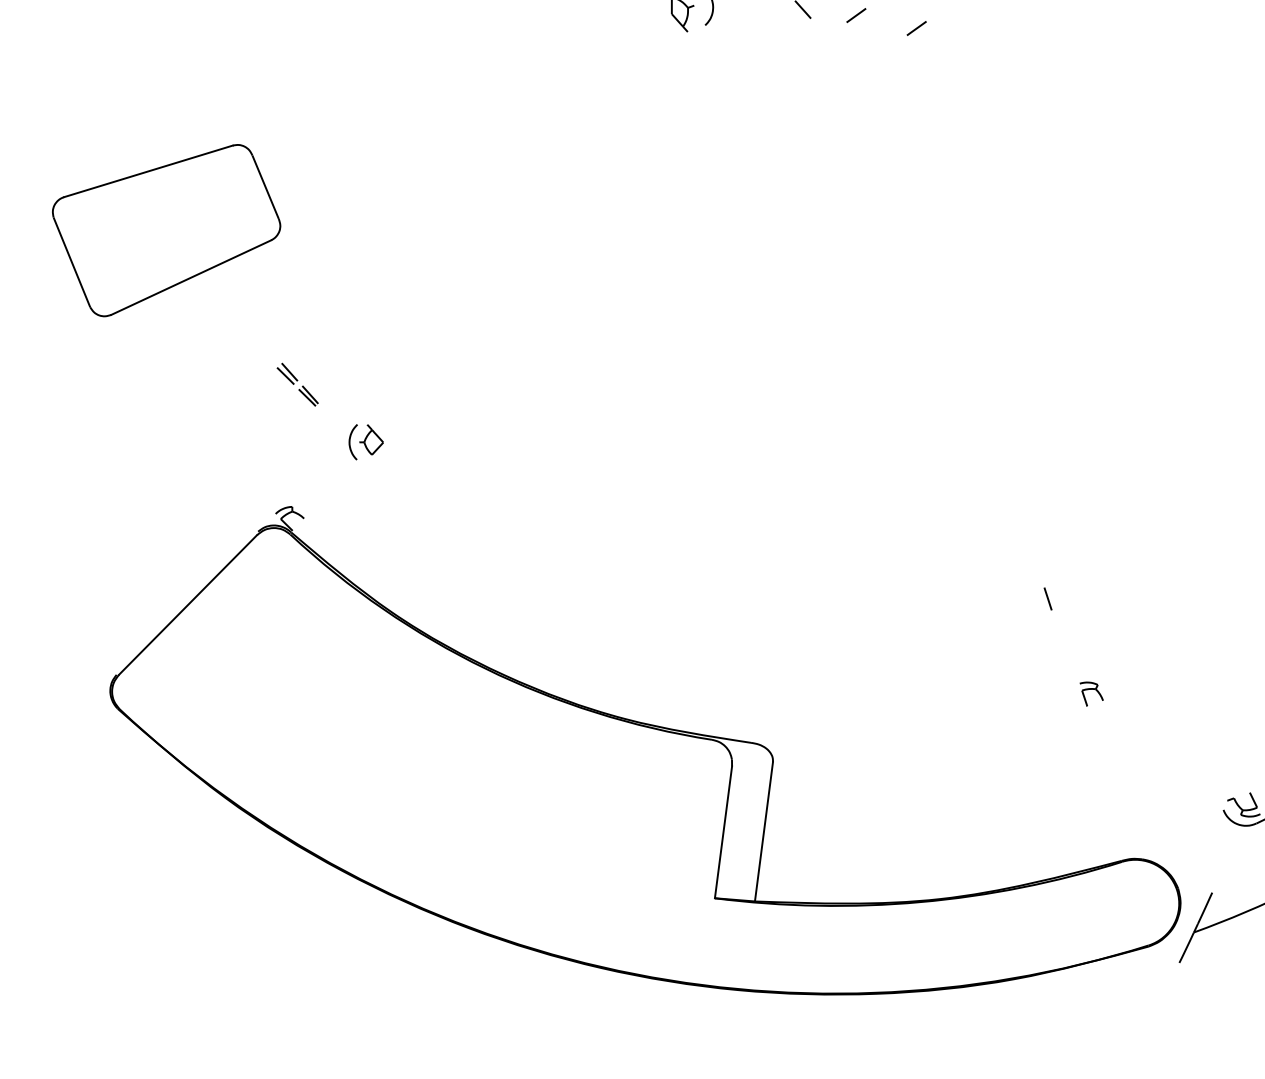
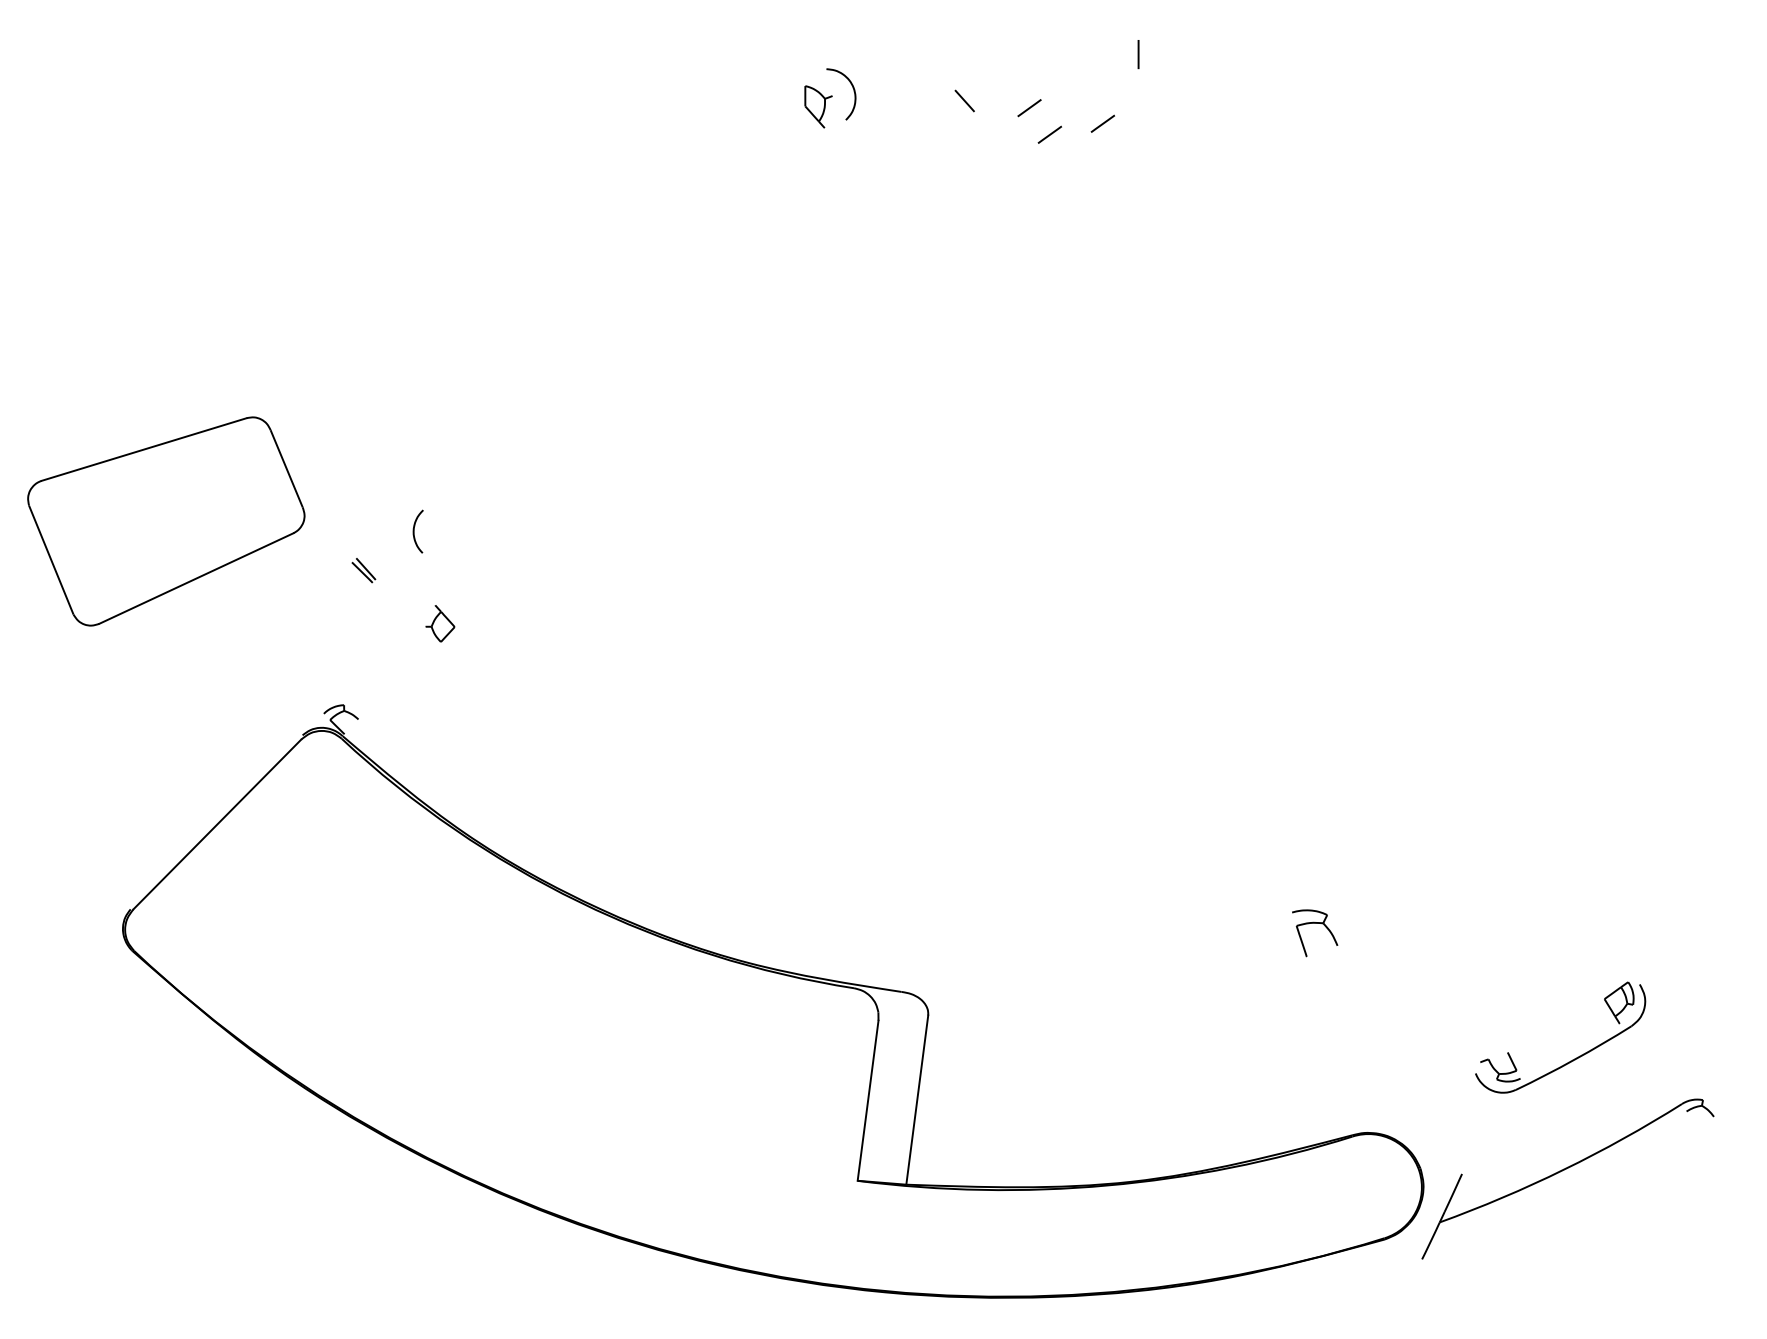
line: (872, 37) -> (1049, 134), added
part: (166, 230) -> (166, 521), moved
part: (287, 373) -> (338, 543), removed
curve: (350, 442) -> (414, 531), moved
line: (1048, 599) -> (1262, 817), removed
part: (1091, 693) -> (1315, 932), size x1.6

